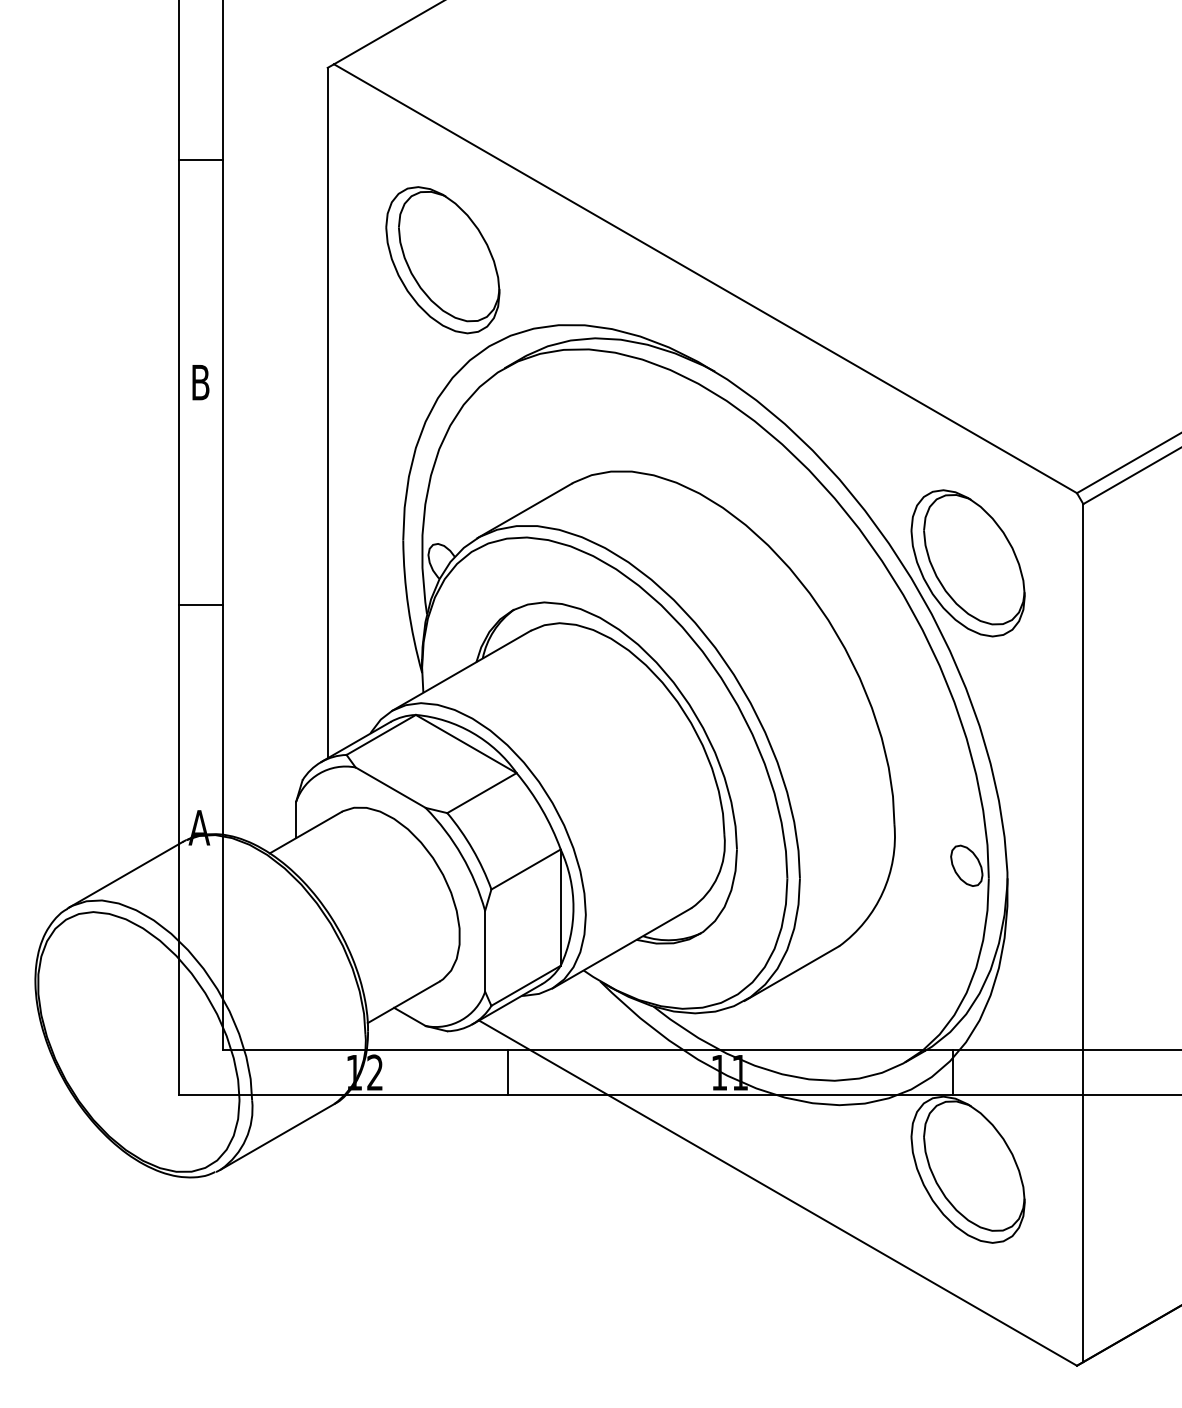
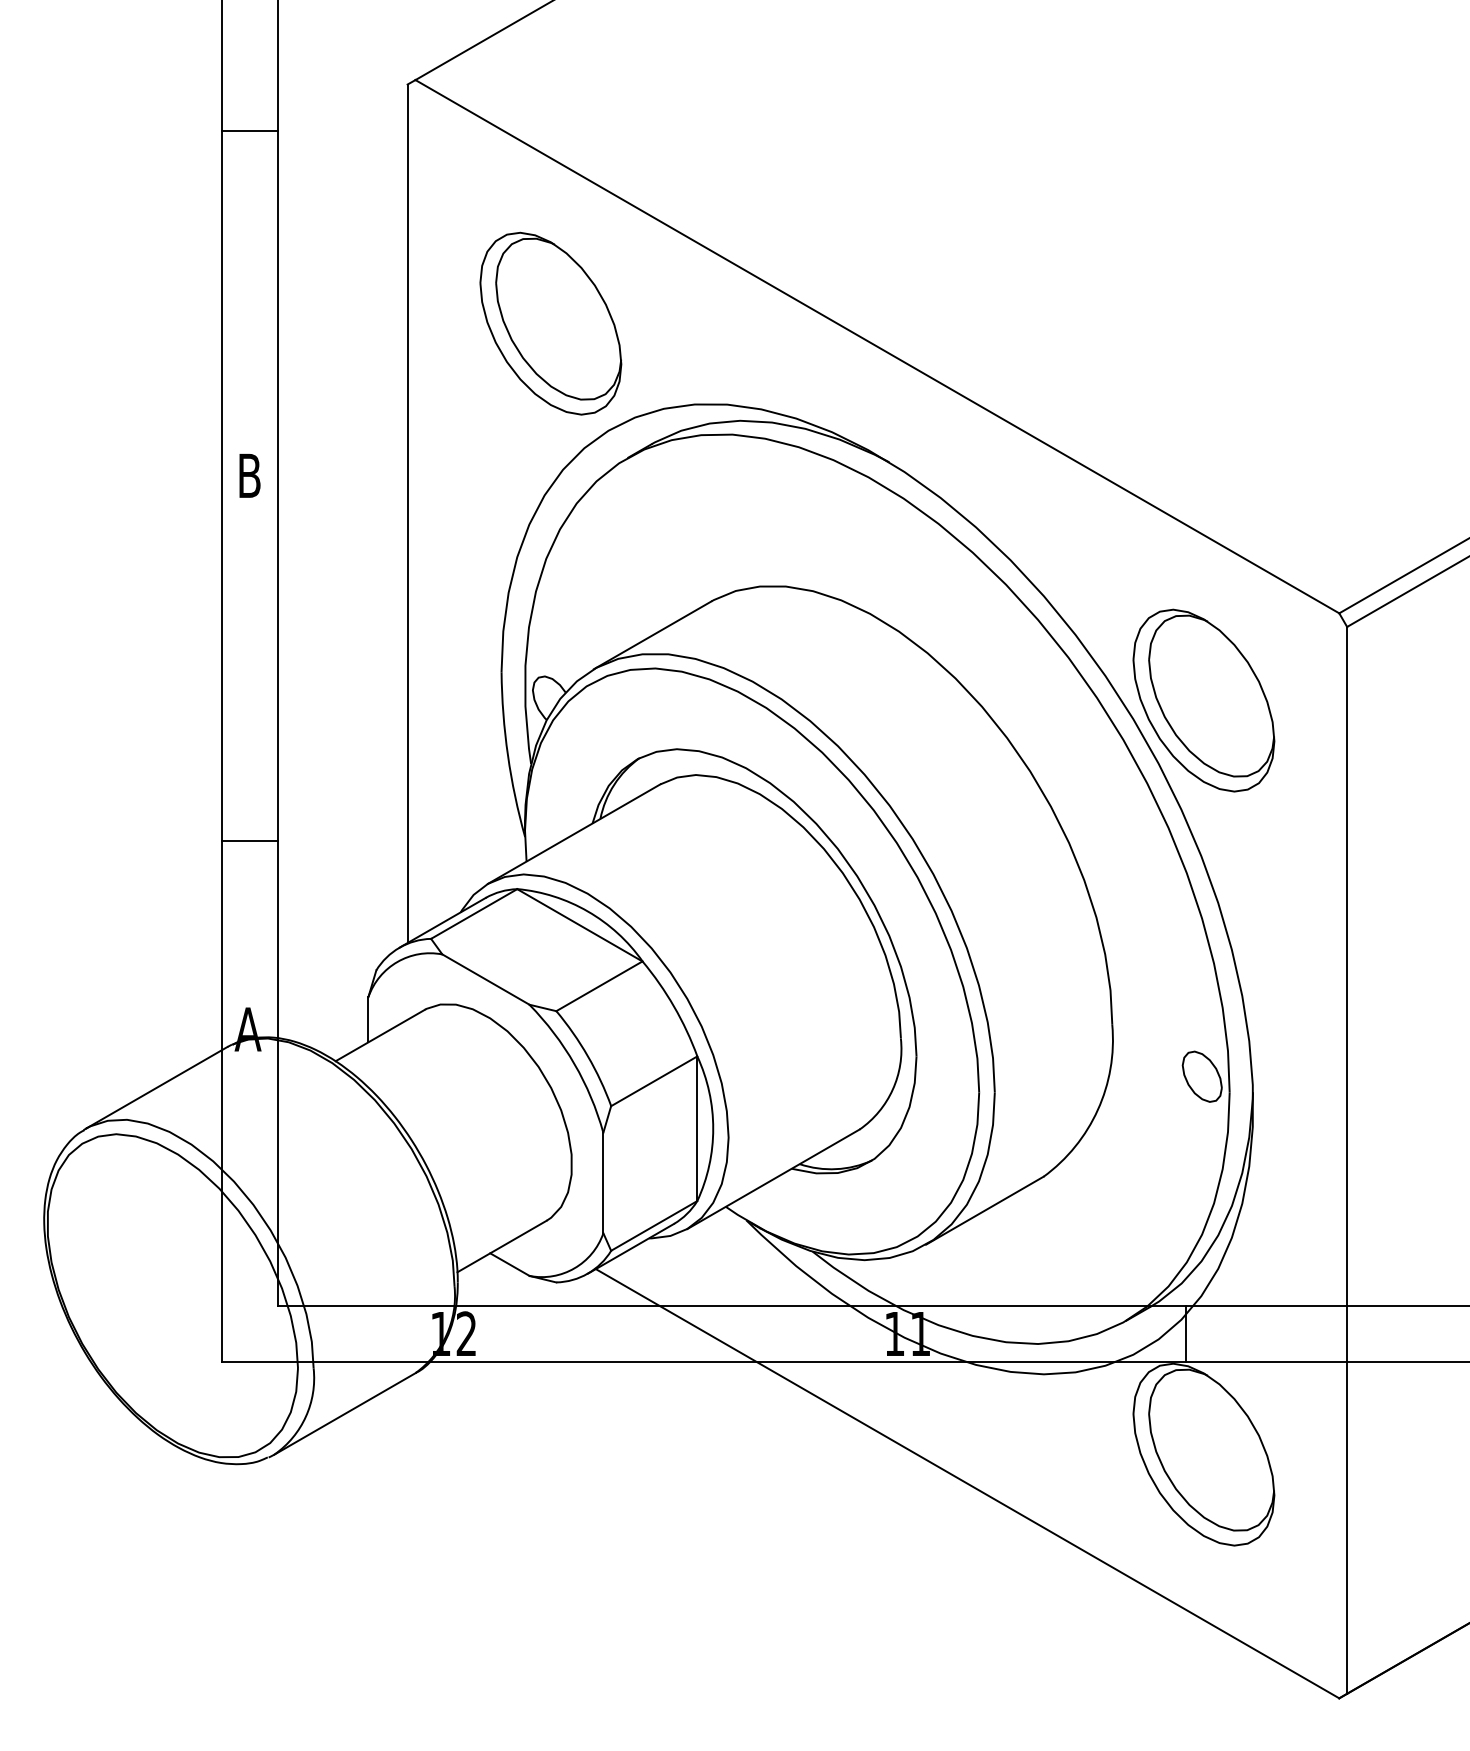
line: (200, 159) -> (249, 130), moved
line: (200, 605) -> (249, 841), moved
line: (508, 1072) -> (632, 1333), removed

